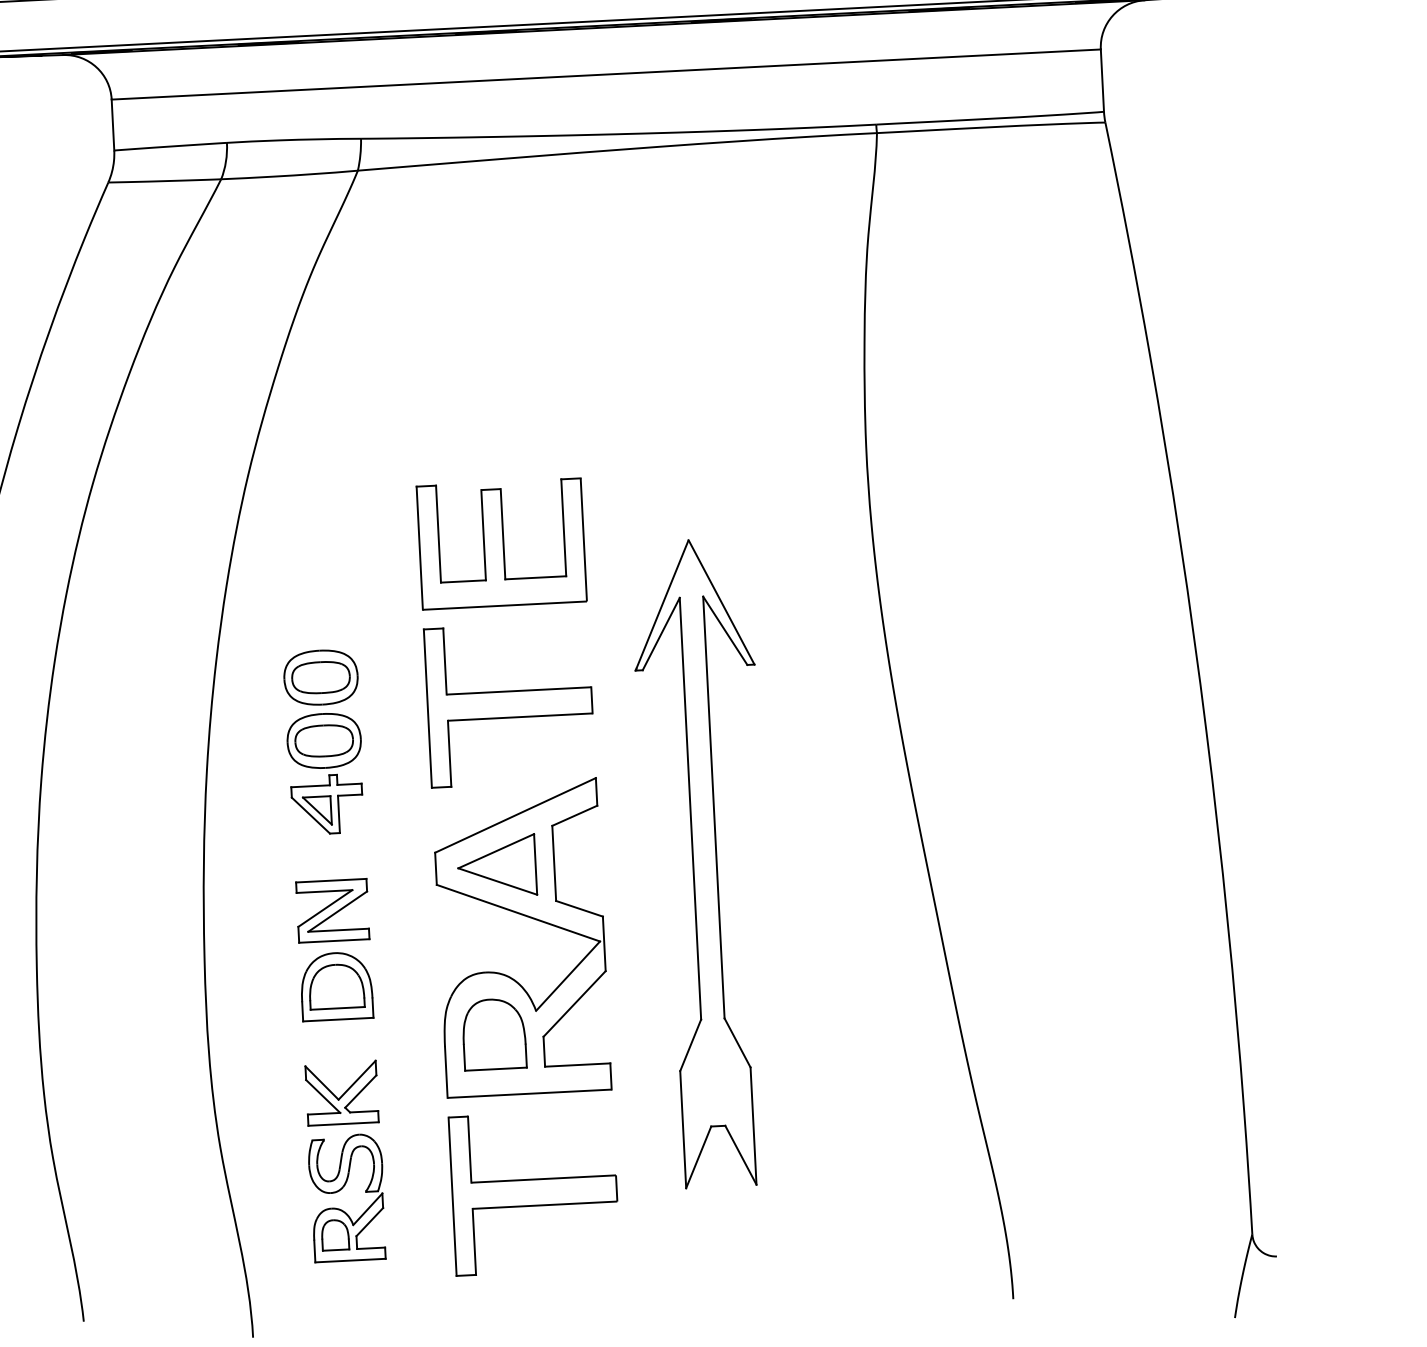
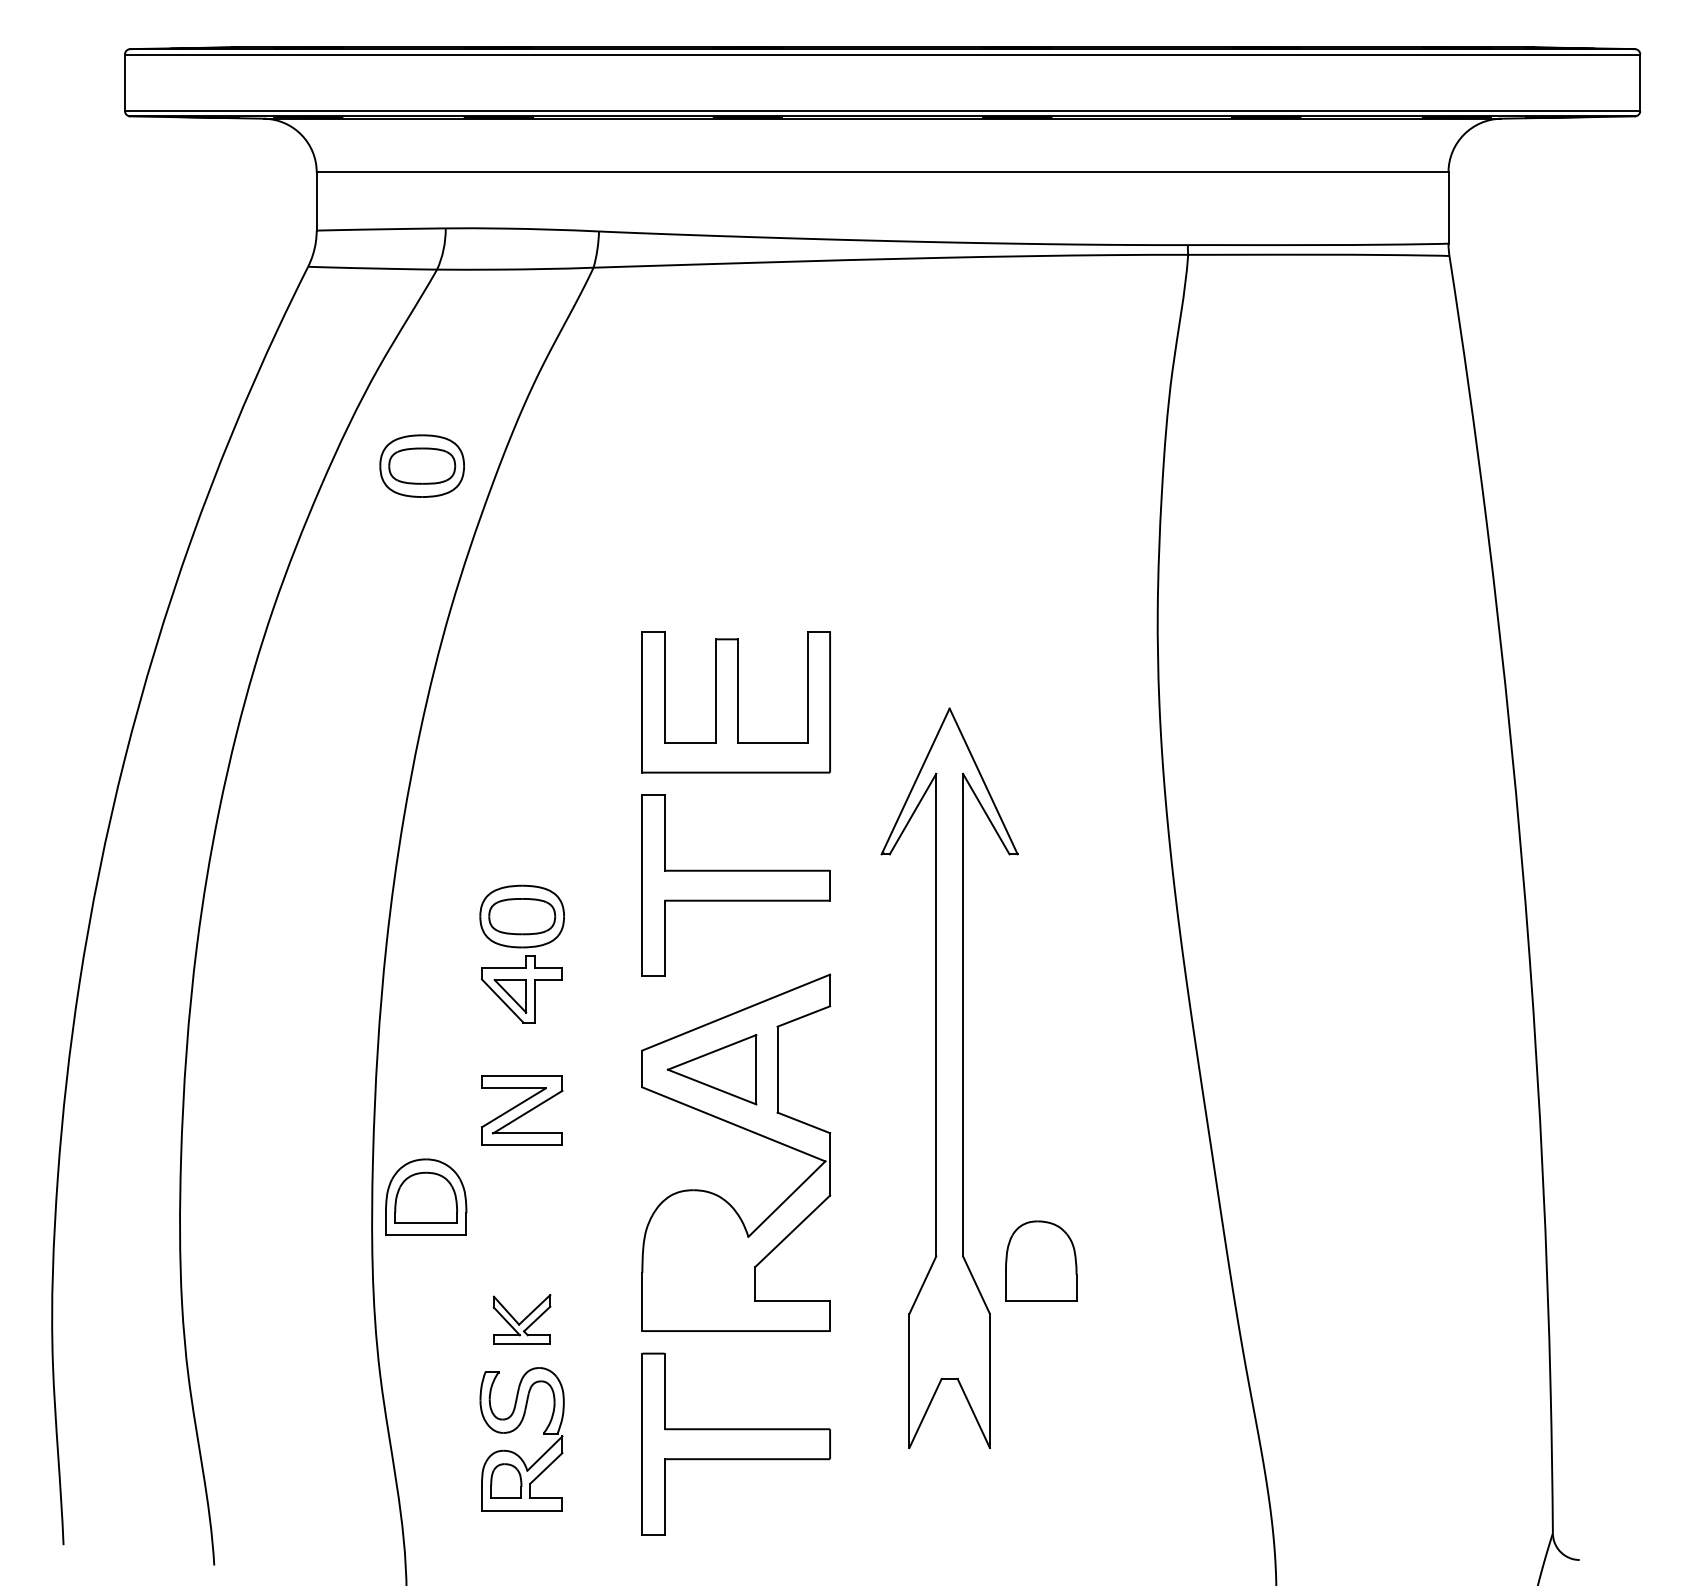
part: (320, 677) -> (421, 465), moved
part: (336, 985) -> (426, 1196), moved
part: (494, 1033) -> (1041, 1260), moved
part: (341, 1093) -> (521, 1319), size x0.7

